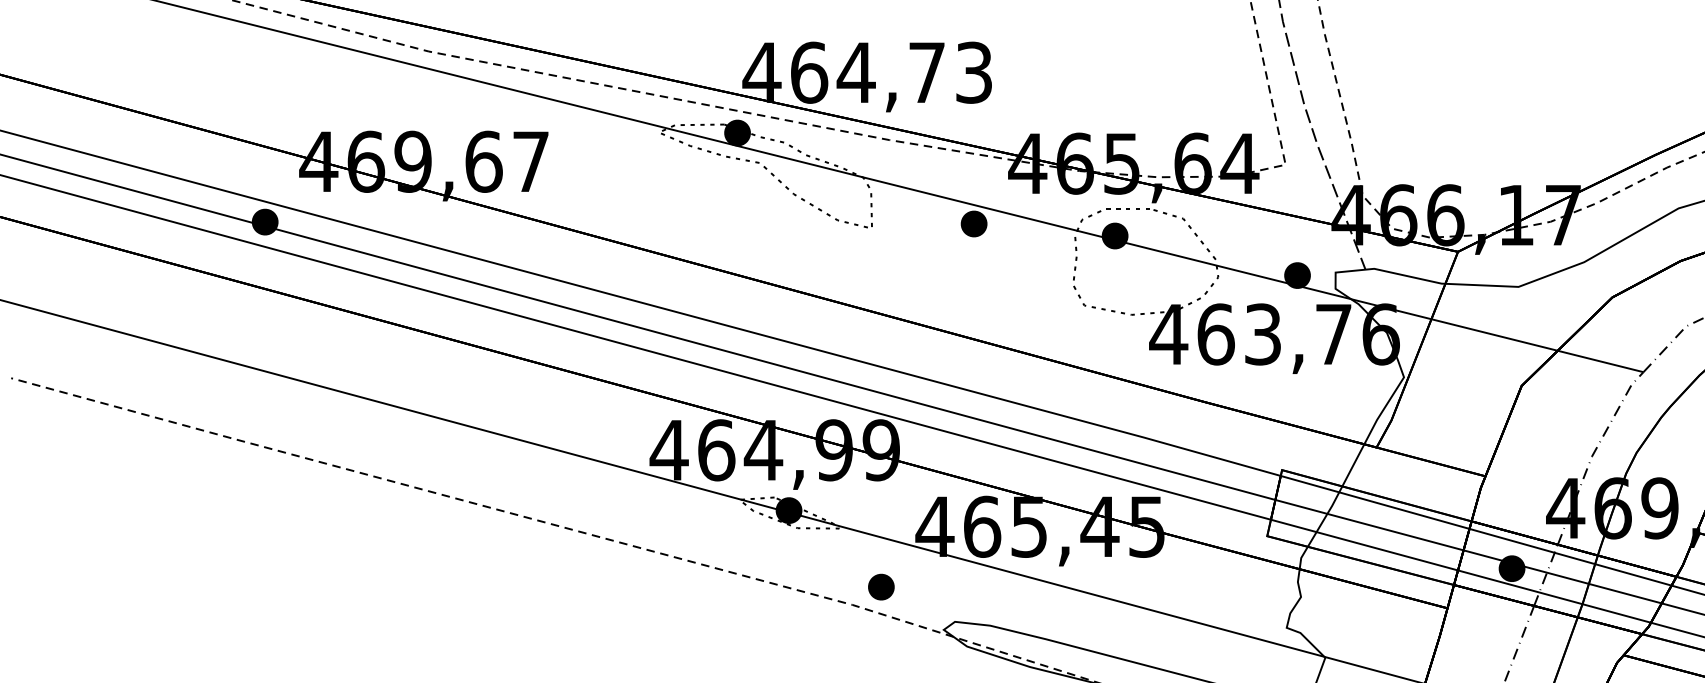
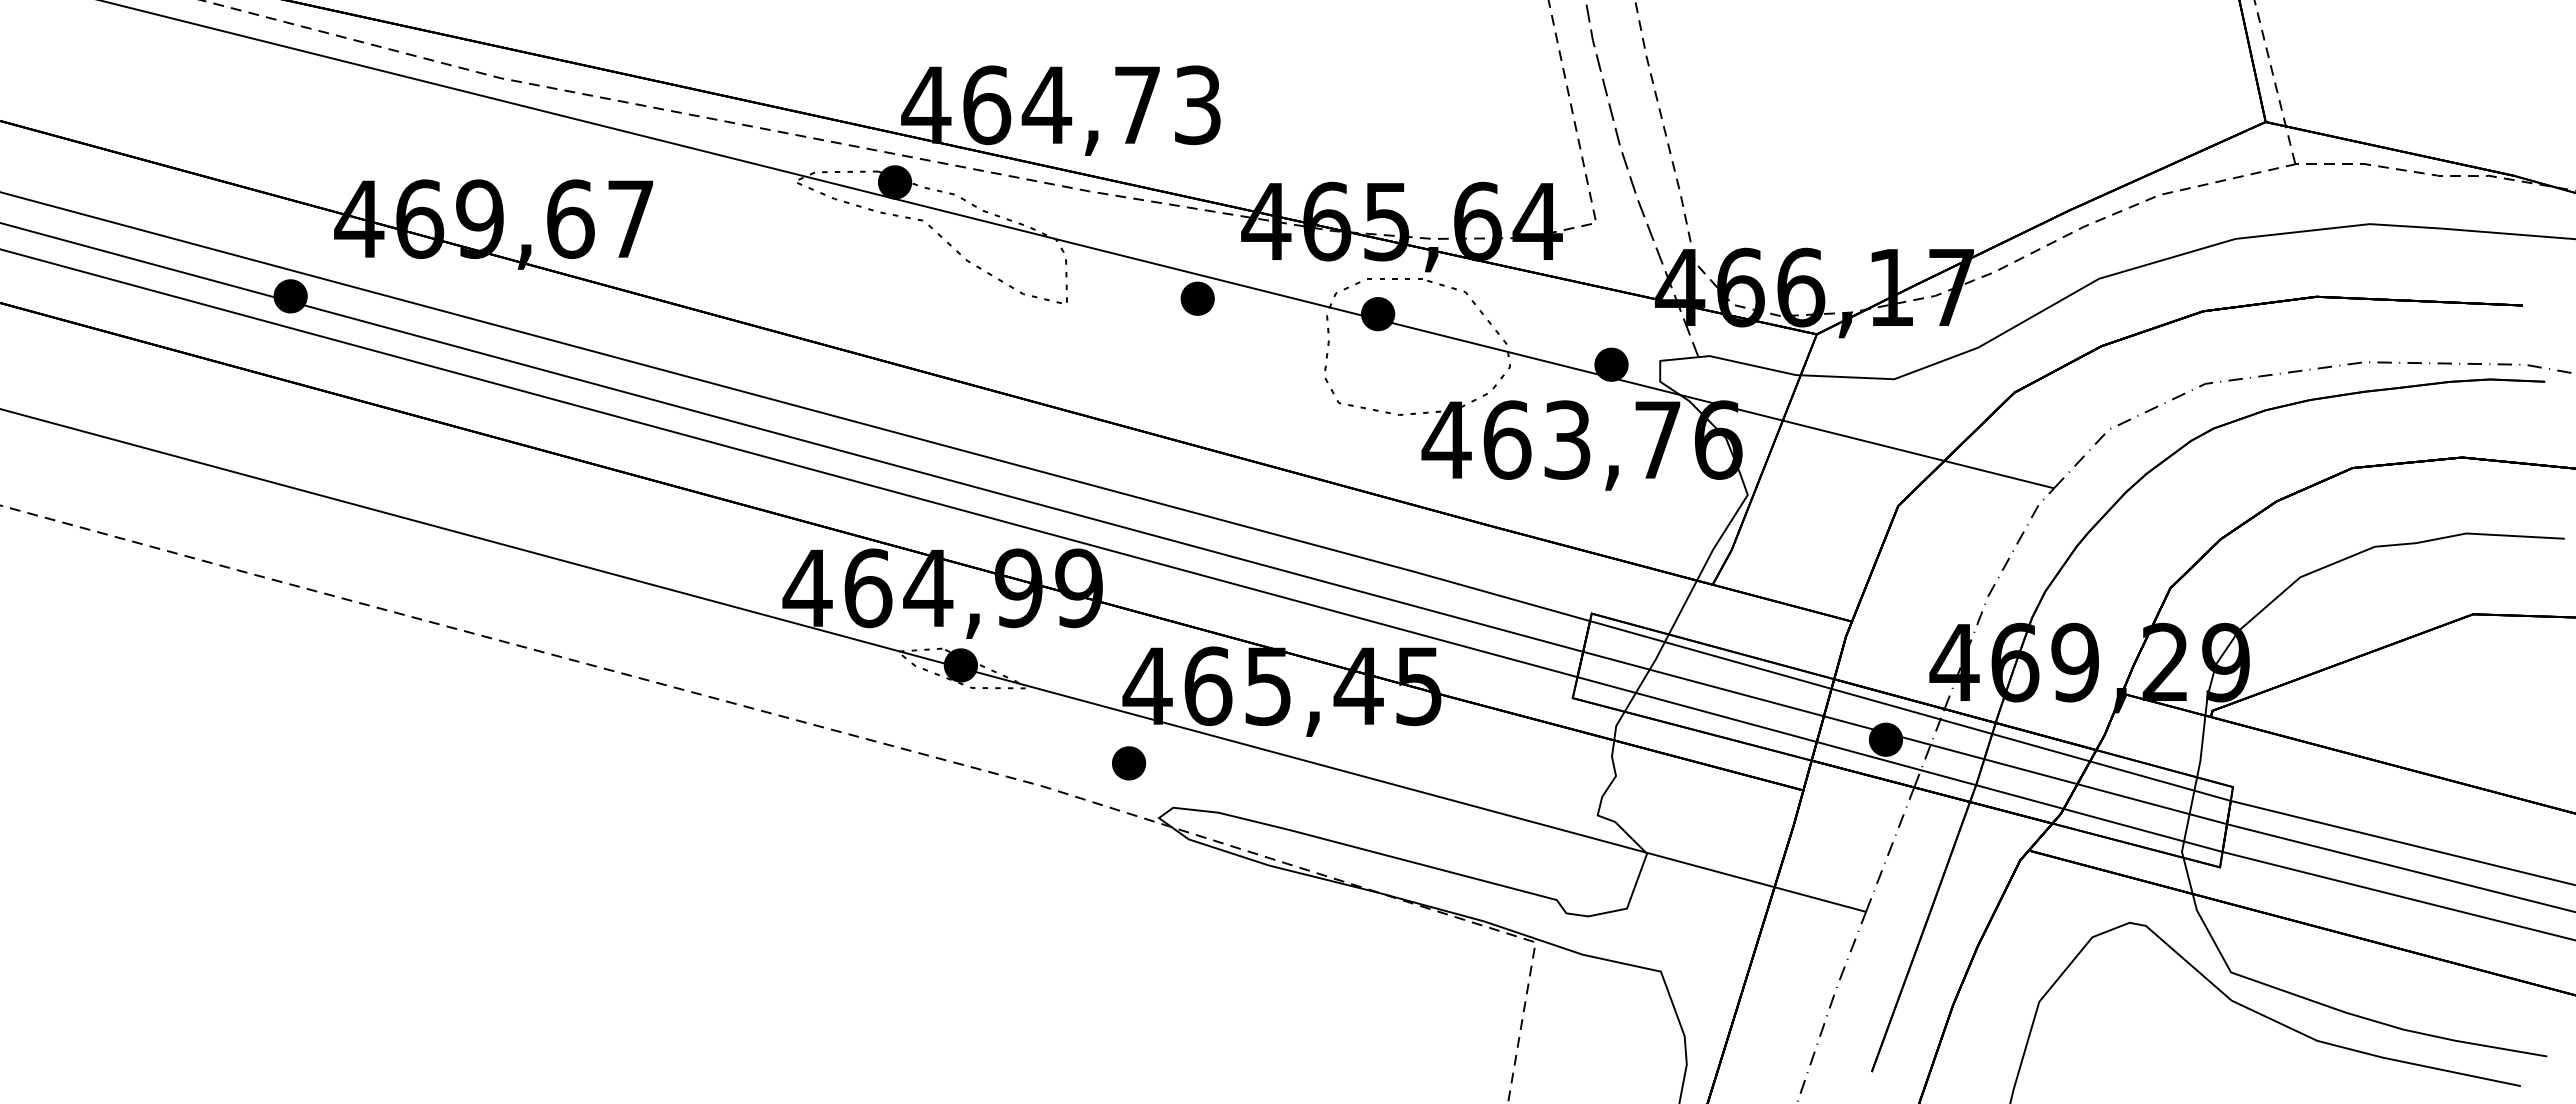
part: (881, 587) -> (1129, 763), moved

